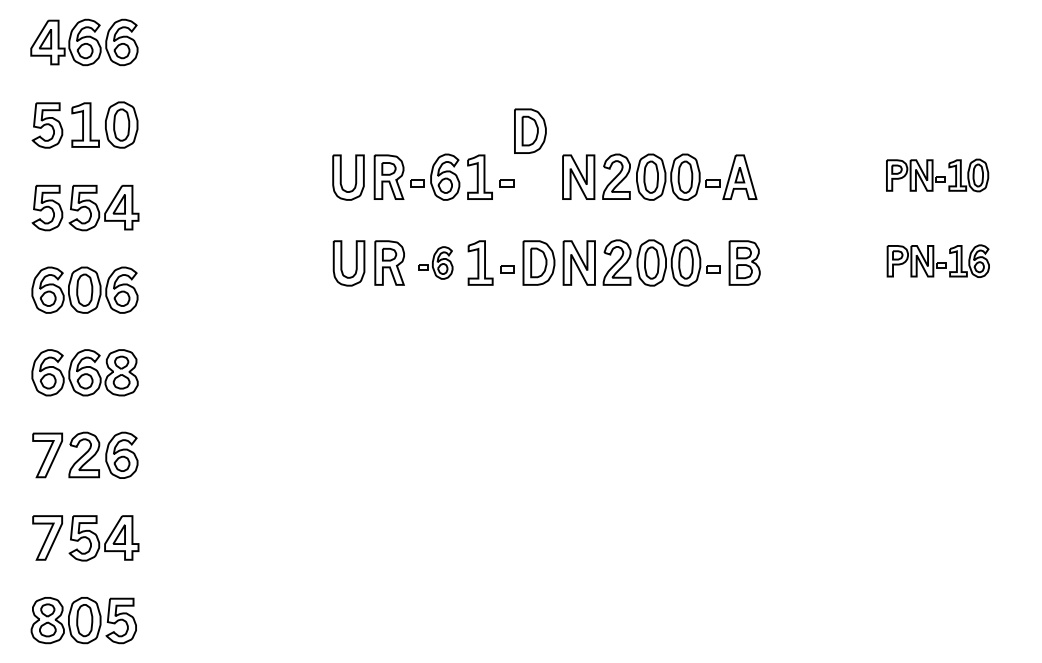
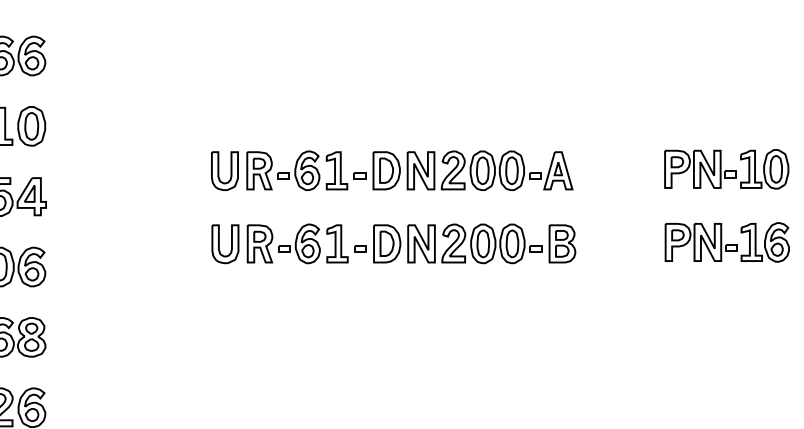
part: (530, 130) -> (386, 170), moved
part: (937, 175) -> (726, 169), size x1.43
part: (938, 260) -> (727, 241), size x1.43
part: (435, 262) -> (299, 243), size x1.43

